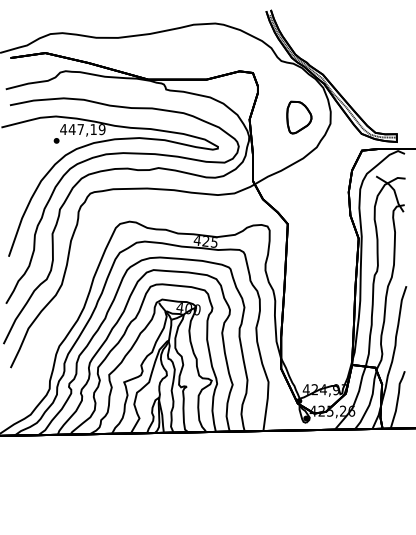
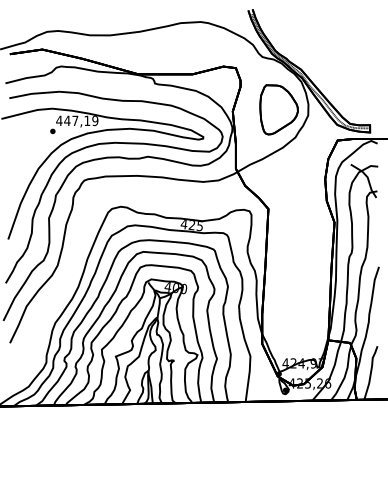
part: (299, 117) -> (279, 109), size x1.67

